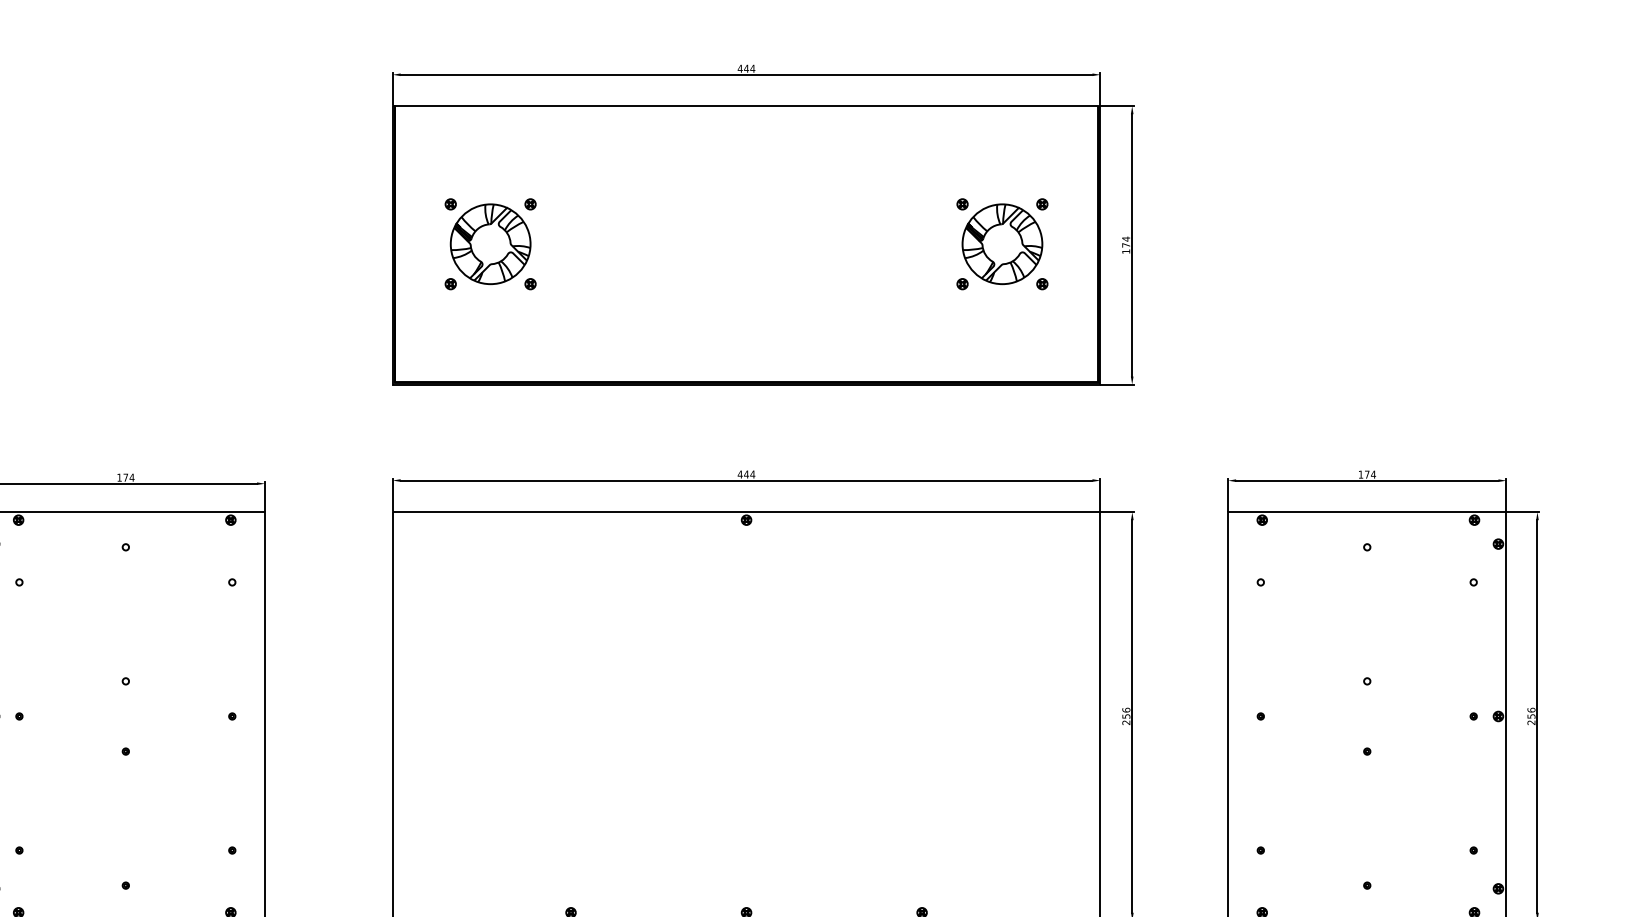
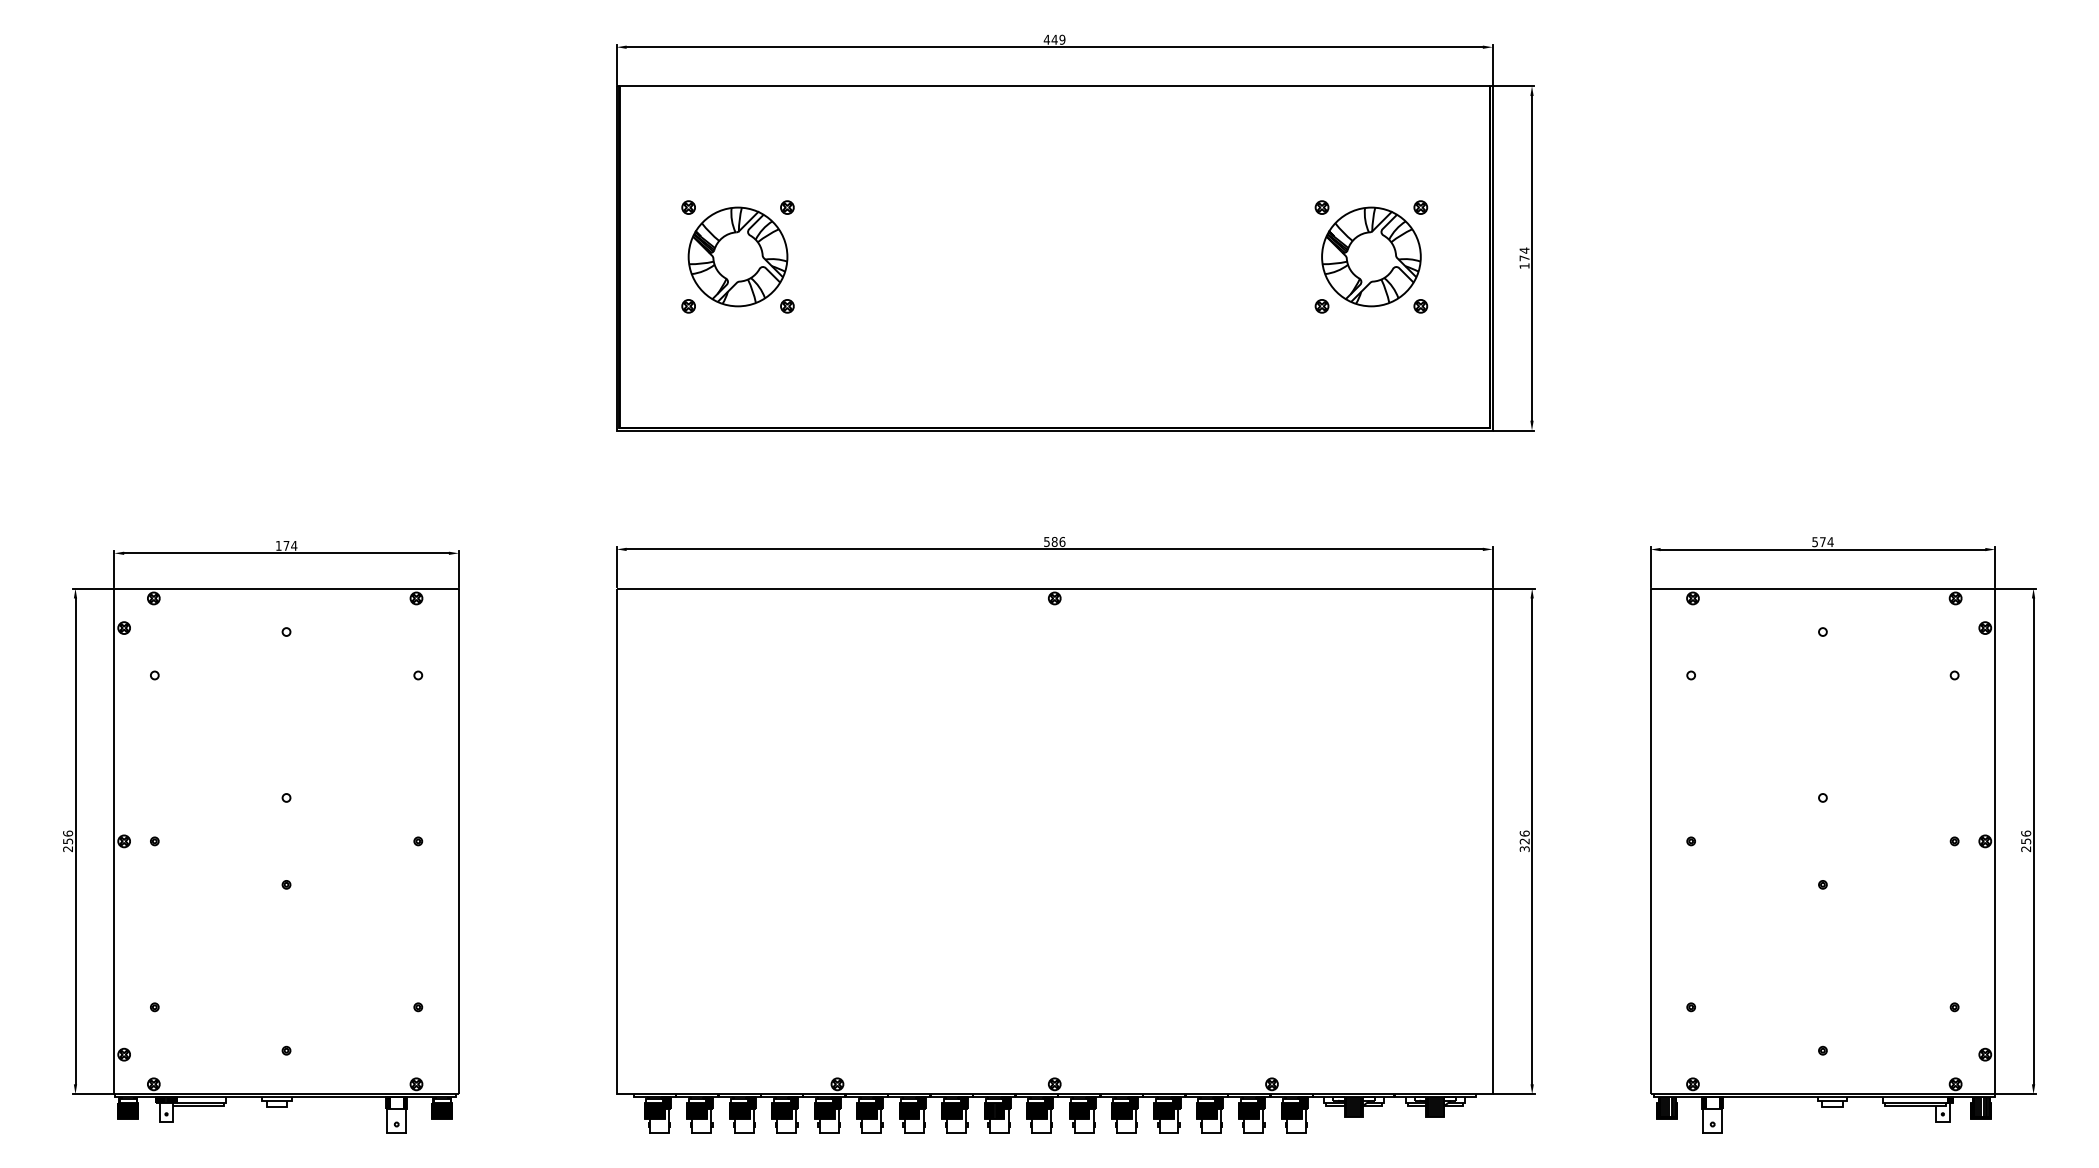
text: (752, 68) -> (1062, 39), 444 -> 449
text: (746, 474) -> (1054, 541), 444 -> 586
text: (1360, 474) -> (1814, 542), 174 -> 574
text: (1126, 718) -> (1524, 844), 256 -> 326

